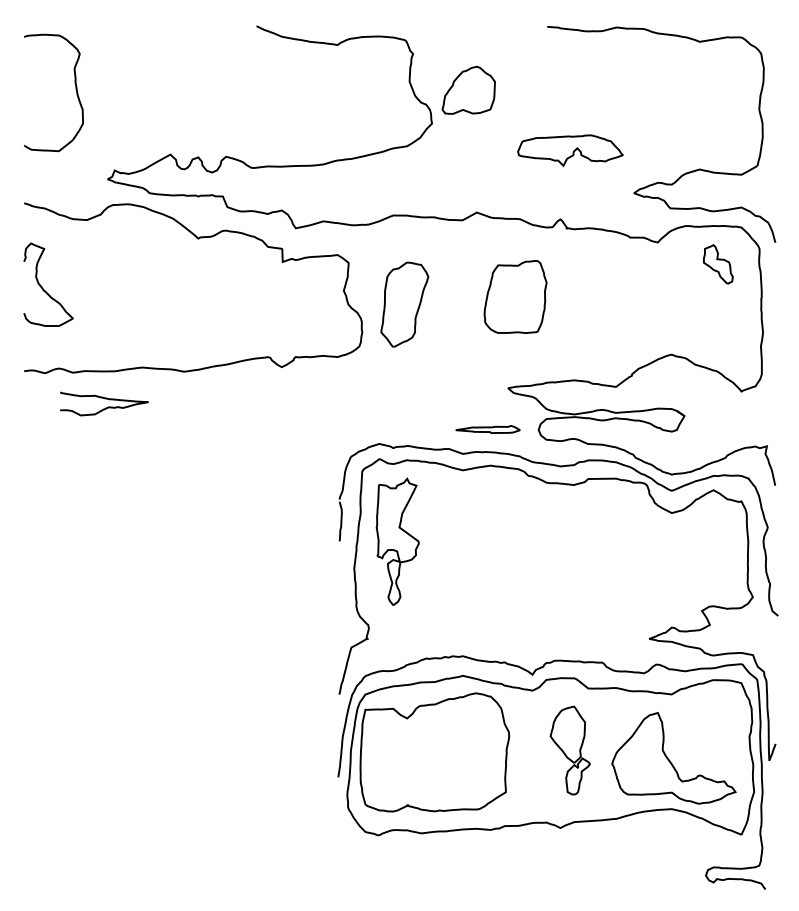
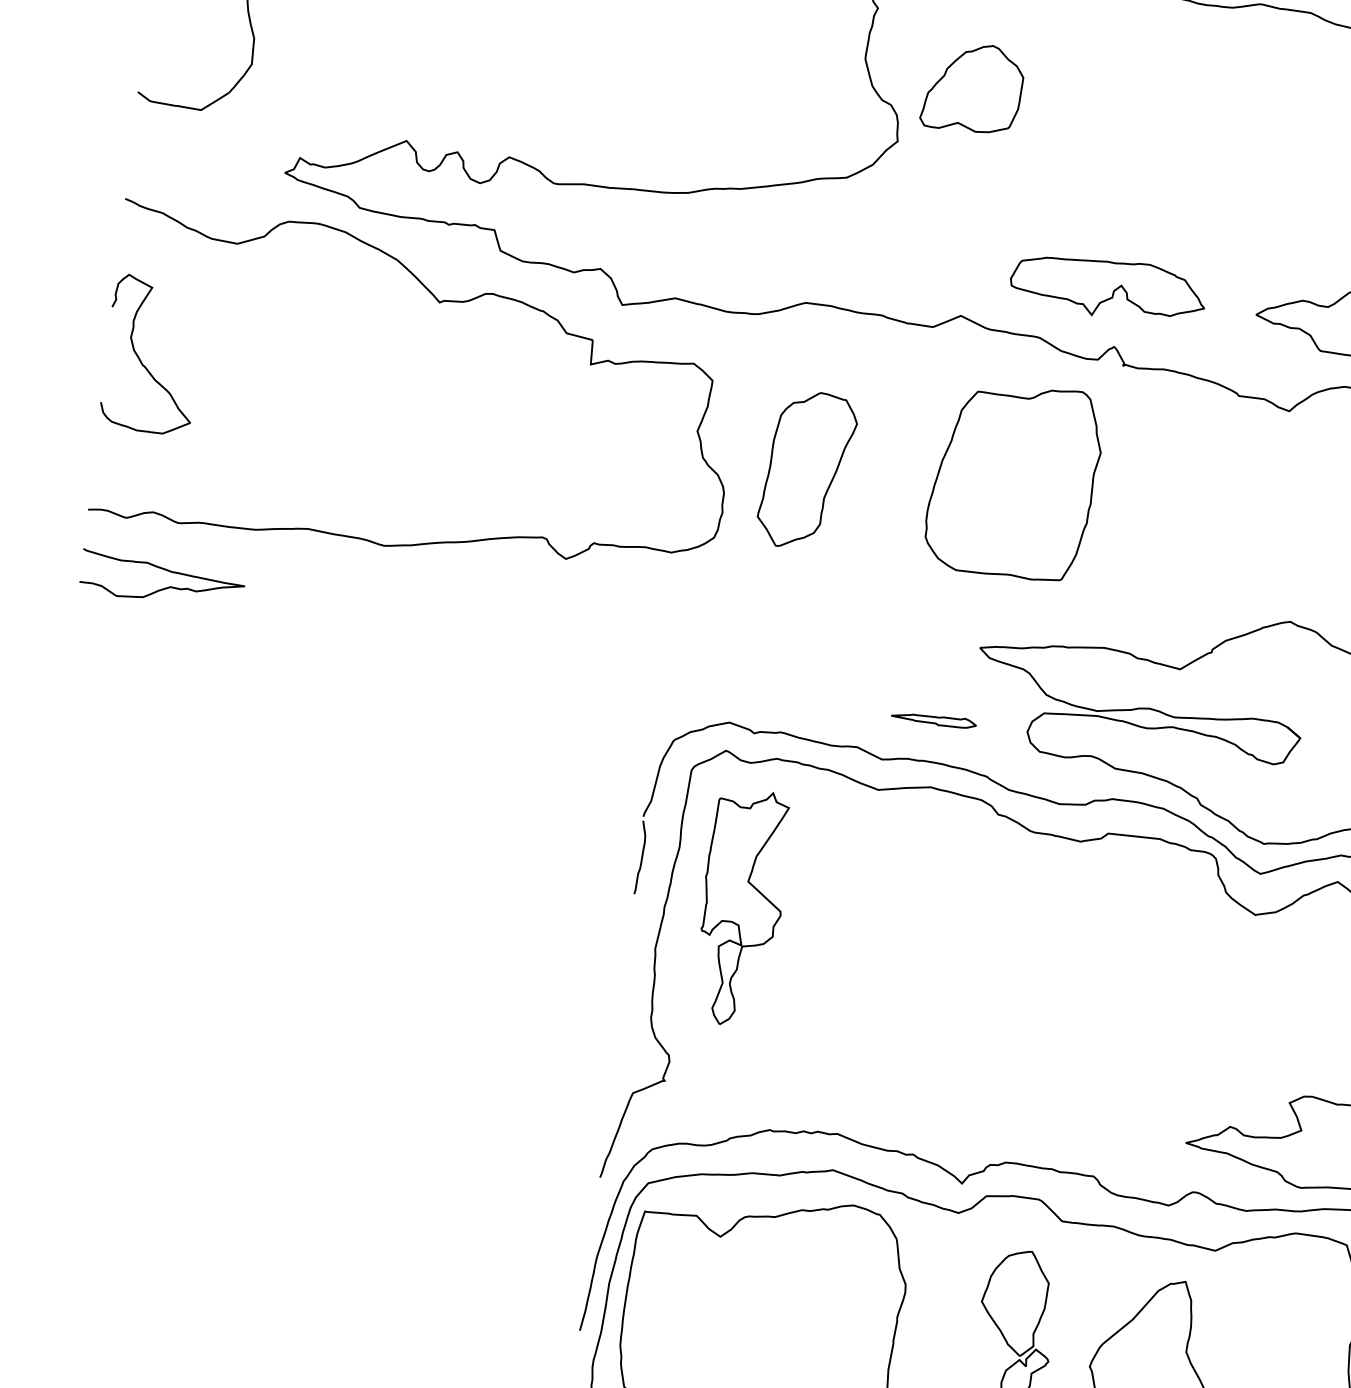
part: (570, 150) -> (1108, 288), moved
part: (515, 296) -> (1013, 479), size x1.43
curve: (105, 399) -> (165, 571), moved
part: (488, 429) -> (934, 719), size x0.71

